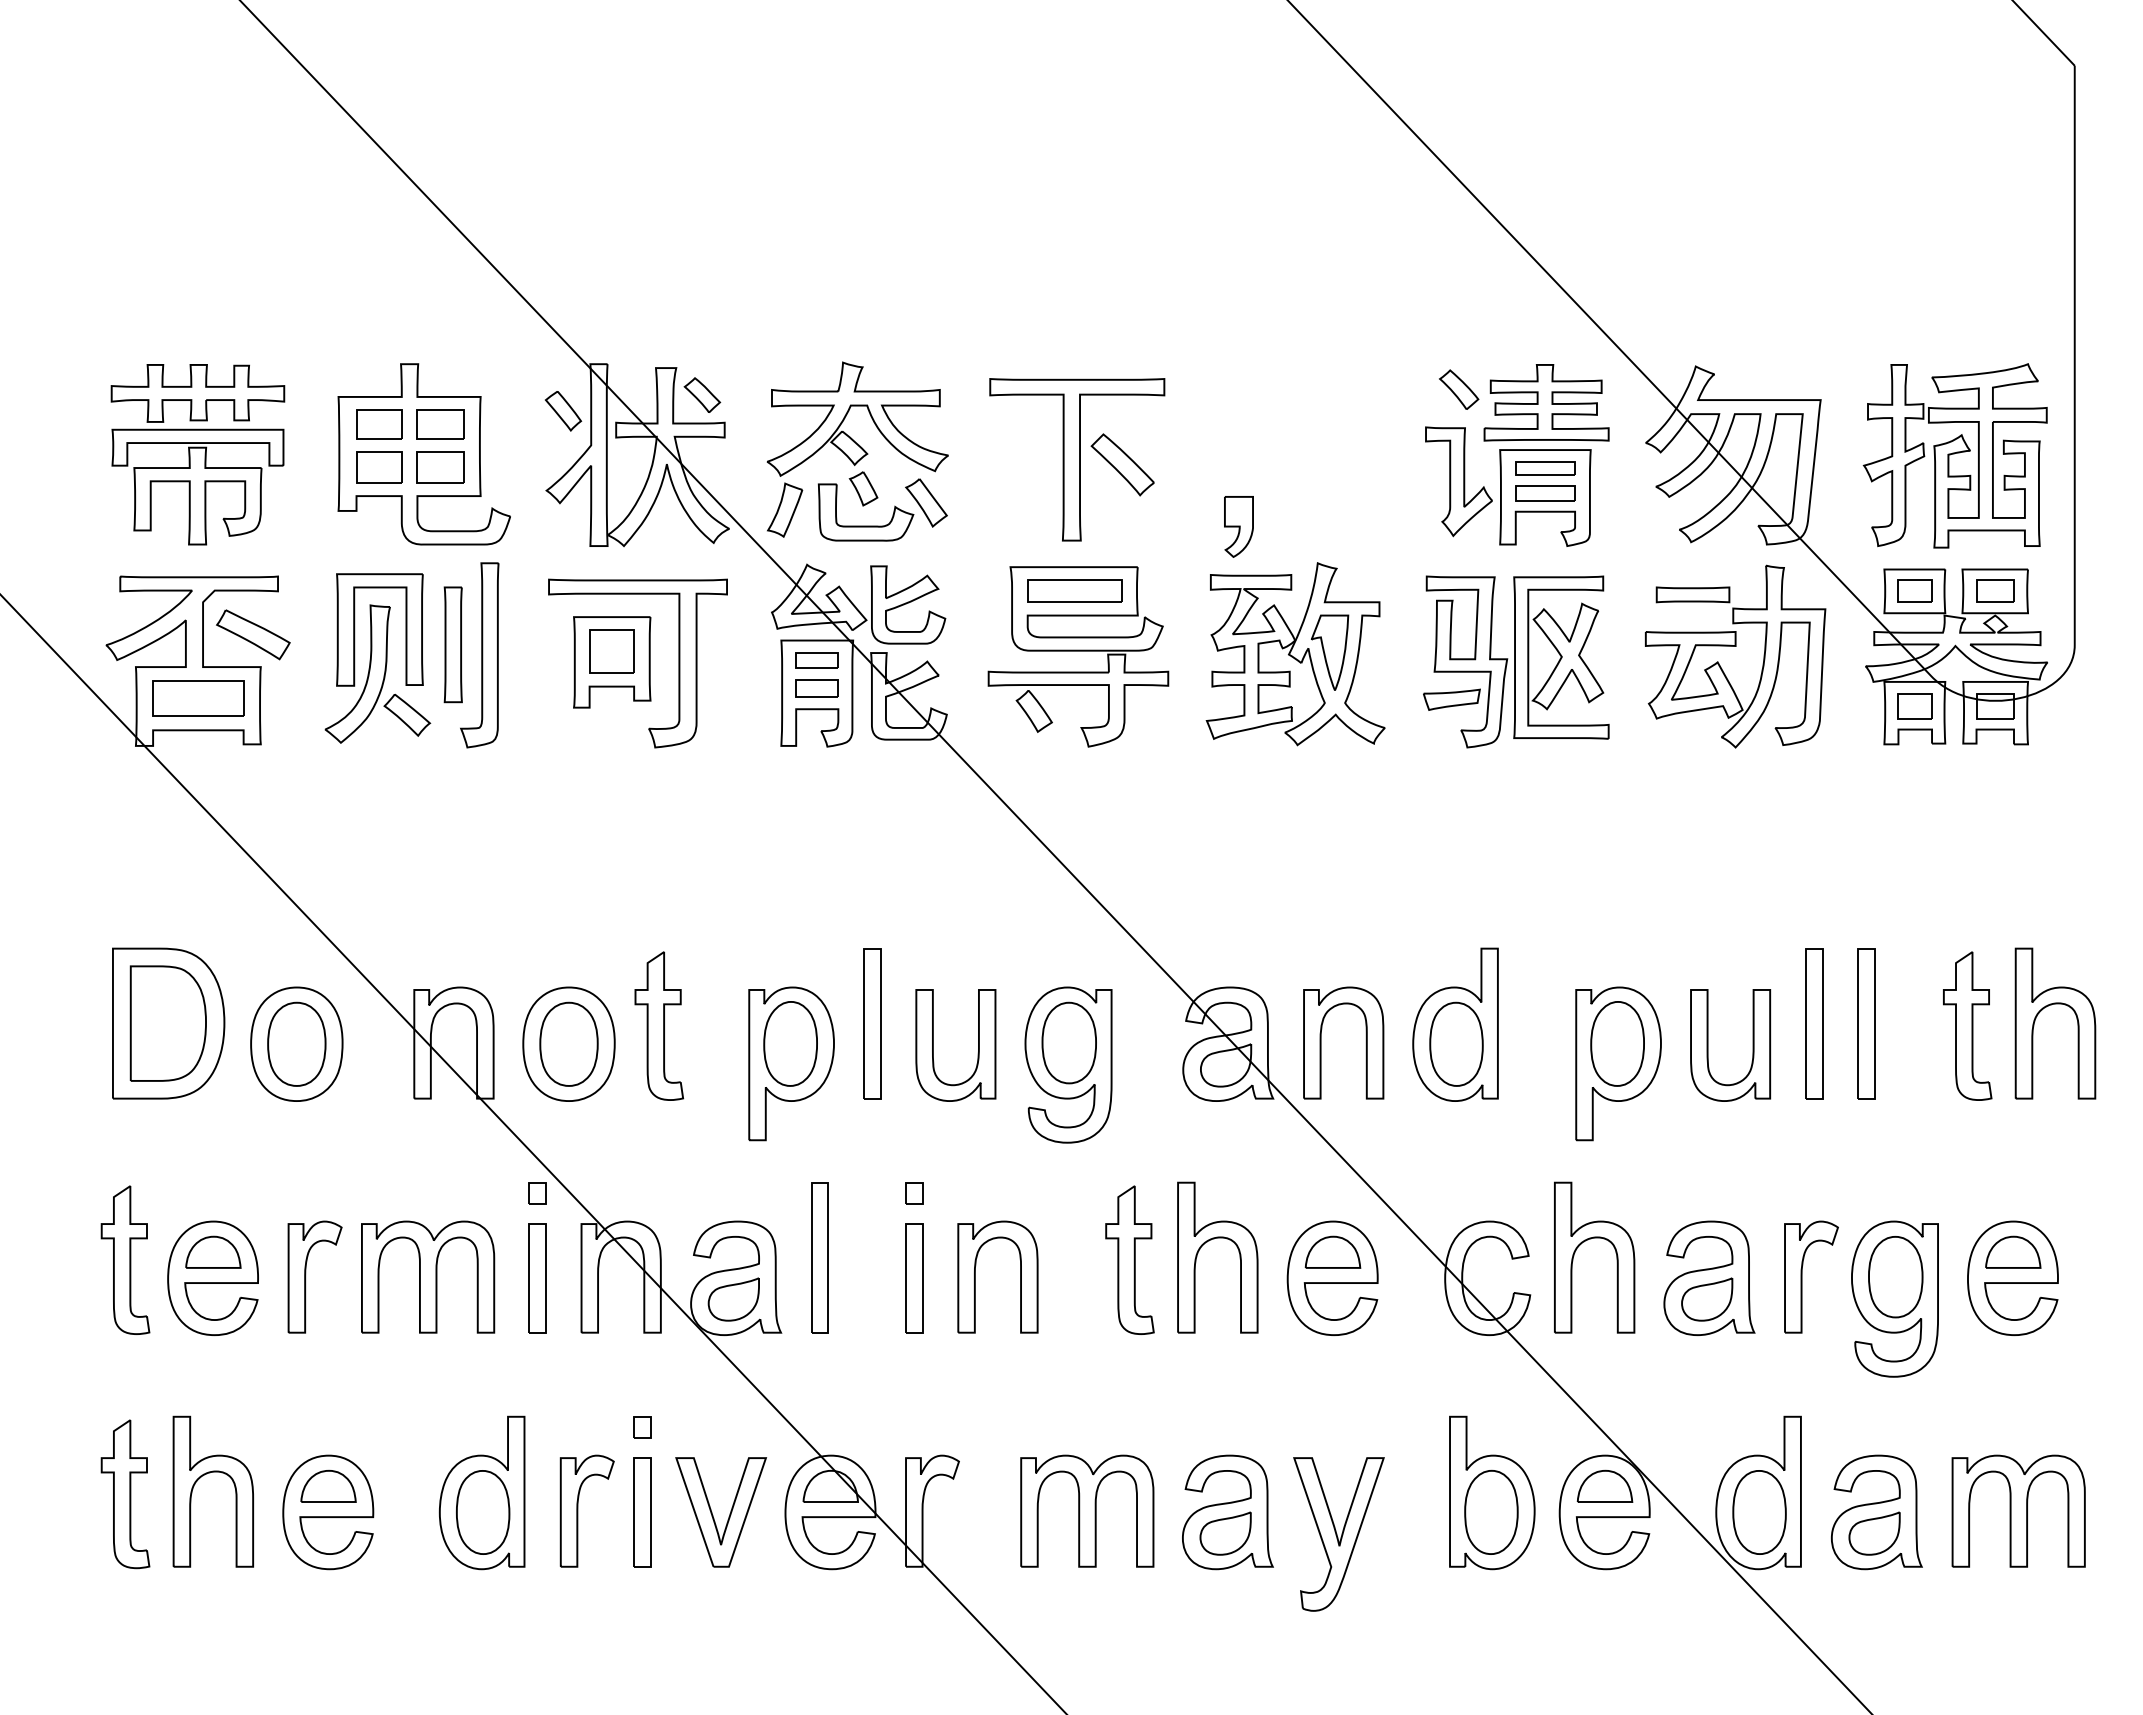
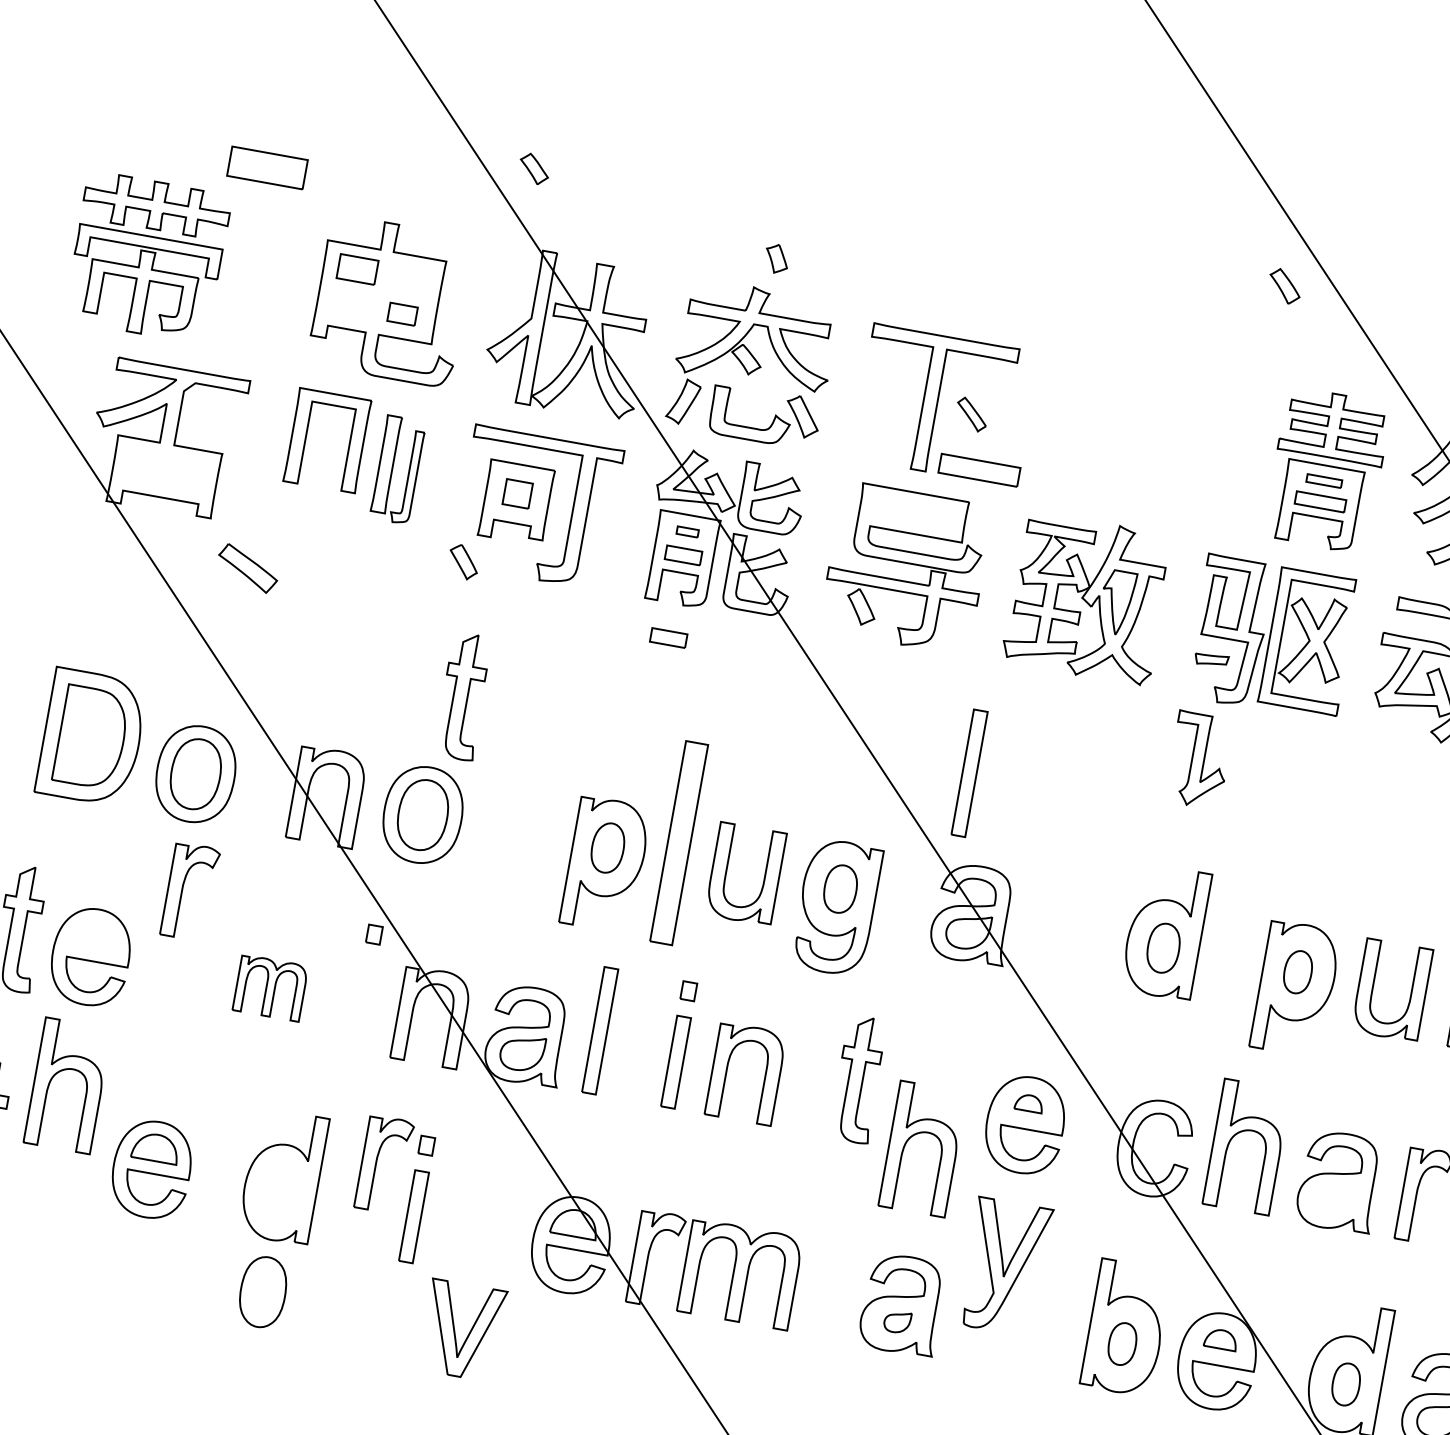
part: (1459, 389) -> (1285, 286), moved
part: (702, 394) -> (534, 168), moved
part: (563, 411) -> (463, 562), moved
part: (440, 424) -> (408, 278), removed
part: (197, 454) -> (147, 257), moved
part: (1122, 464) -> (971, 414), size x0.6
part: (379, 467) -> (351, 305), removed
part: (440, 467) -> (402, 314), size x0.7
part: (1545, 468) -> (1324, 481), size x0.7
part: (1458, 481) -> (1199, 760), moved
part: (863, 488) -> (776, 258), moved
part: (1238, 526) -> (1059, 483), removed
part: (1074, 590) -> (979, 469), moved
part: (253, 634) -> (248, 568), moved
part: (611, 651) -> (517, 493), size x0.7
part: (479, 655) -> (406, 477), size x0.6
part: (816, 660) -> (687, 531), size x0.6
part: (377, 673) -> (318, 476), removed
part: (198, 698) -> (267, 167), moved
part: (1451, 699) -> (1211, 659), size x0.7
part: (816, 787) -> (668, 637), added
part: (1194, 881) -> (969, 773), added
part: (872, 1023) -> (679, 843), size x1.6
part: (659, 1025) -> (463, 695), moved
part: (1068, 1042) -> (840, 888), size x0.7
part: (1321, 1042) -> (1051, 926), removed
part: (790, 1043) -> (607, 847), size x0.7
part: (1456, 1043) -> (1163, 947), size x0.7
part: (1617, 1043) -> (1298, 971), size x0.6
part: (1209, 1241) -> (918, 1134), moved
part: (213, 1251) -> (95, 934), removed
part: (1332, 1251) -> (1029, 1102), size x0.6
part: (306, 1276) -> (183, 890), moved
part: (428, 1276) -> (270, 987), size x0.6
part: (537, 1278) -> (361, 1005), removed
part: (1707, 1299) -> (1334, 1198), removed
part: (200, 1478) -> (59, 1072), moved
part: (1604, 1485) -> (1220, 1338), size x0.7
part: (578, 1510) -> (377, 1162), moved
part: (1087, 1510) -> (740, 1273), moved
part: (1491, 1511) -> (1122, 1343), size x0.6
part: (483, 1512) -> (263, 1292), moved
part: (1759, 1512) -> (1346, 1384), size x0.6
part: (729, 1513) -> (468, 1332), moved
part: (1225, 1533) -> (897, 1321), size x0.6
part: (1338, 1534) -> (1004, 1267), moved

